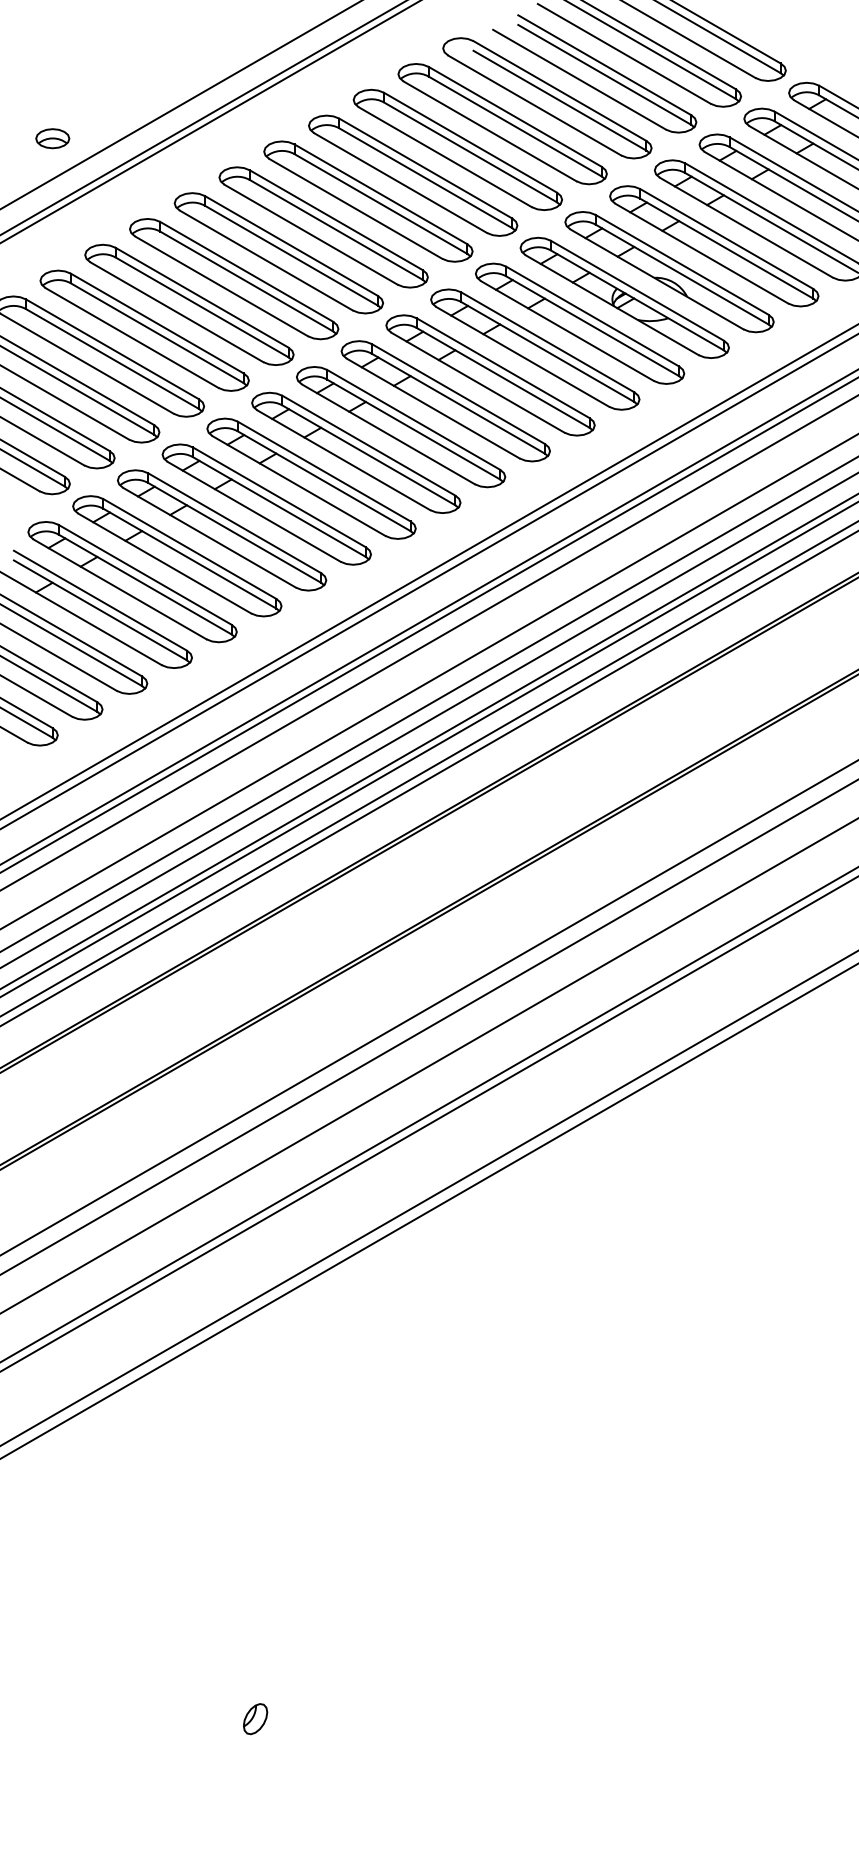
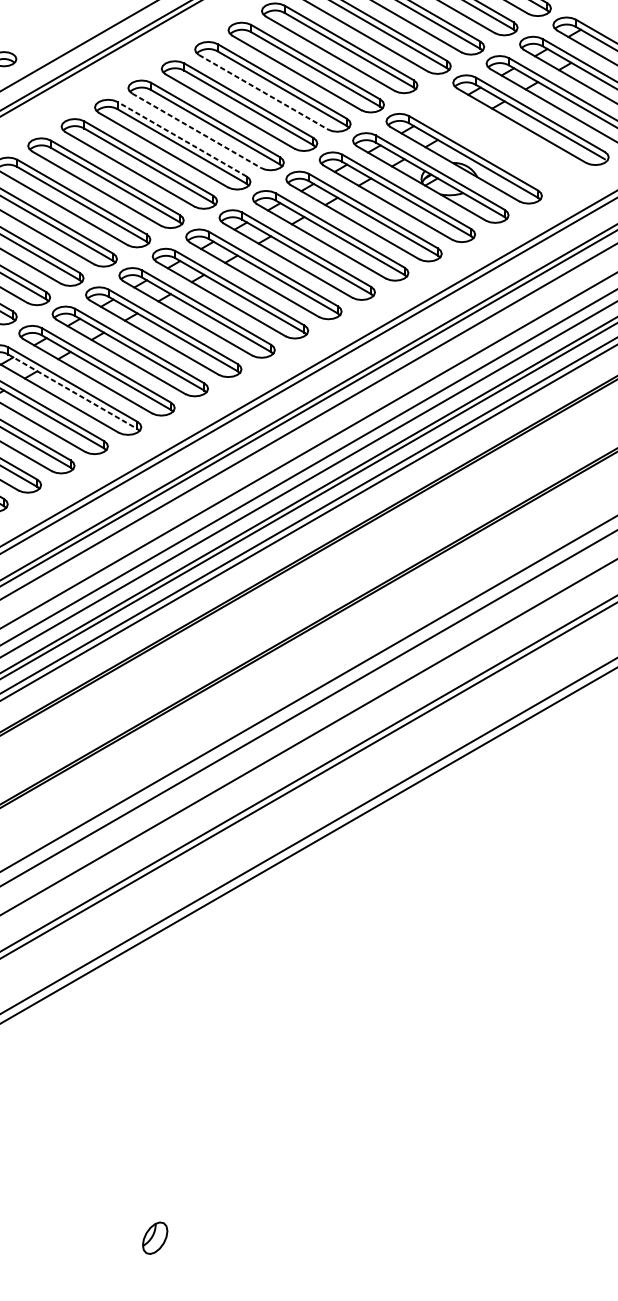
line: (400, 183) -> (263, 92), solid -> dashed
line: (311, 234) -> (197, 130), solid -> dashed
line: (291, 246) -> (182, 139), solid -> dashed
part: (714, 246) -> (497, 139), removed
line: (145, 584) -> (73, 391), solid -> dashed
part: (255, 1719) -> (155, 1238), size x1.4

